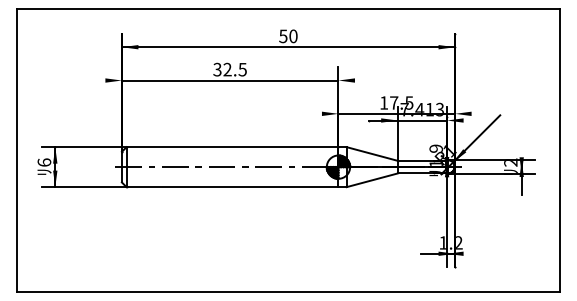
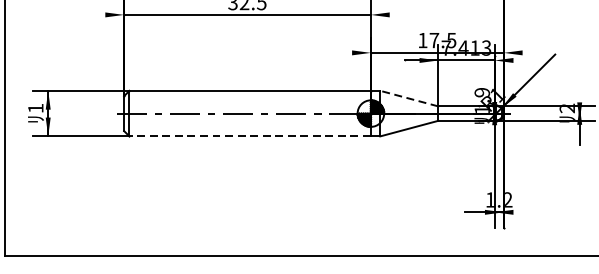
line: (371, 153) -> (408, 98), solid -> dashed
text: (44, 162) -> (35, 108), 6 -> 1
line: (232, 187) -> (250, 136), solid -> dashed

